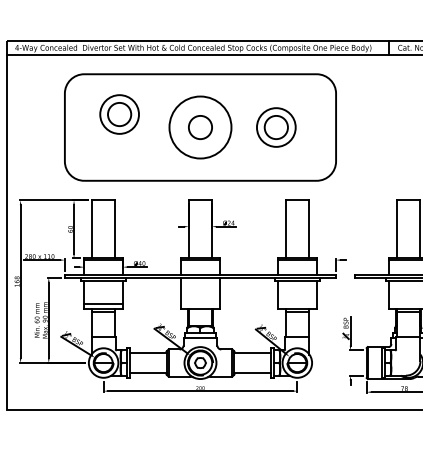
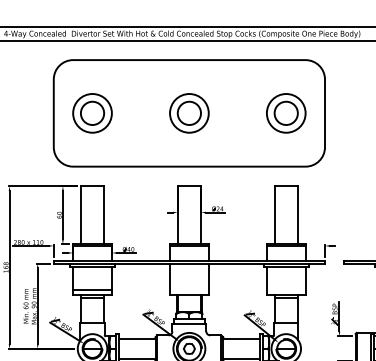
part: (119, 114) -> (92, 113), moved
circle: (200, 127) -> (189, 113), size x0.62
part: (276, 127) -> (286, 113), moved

